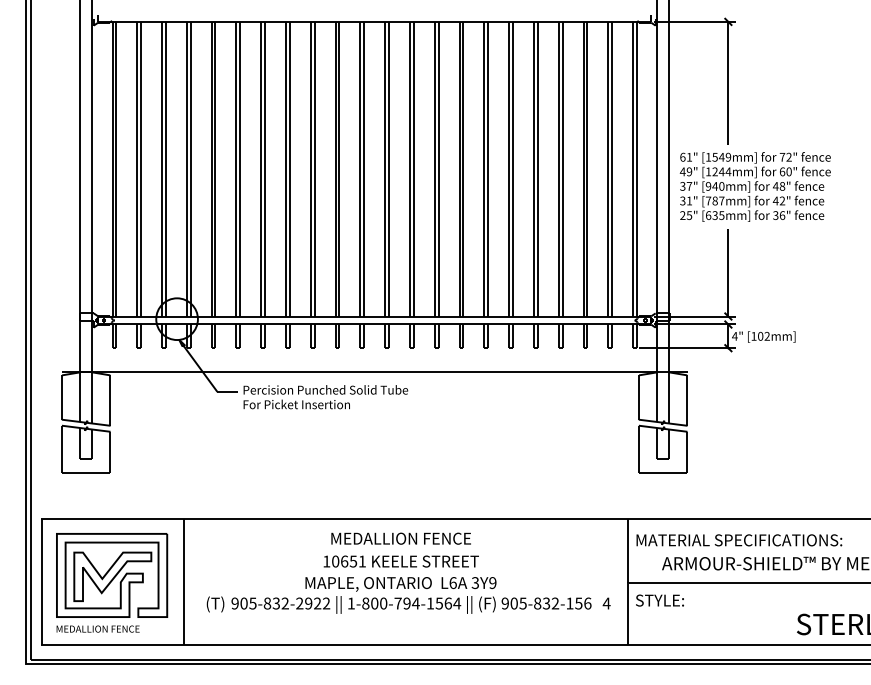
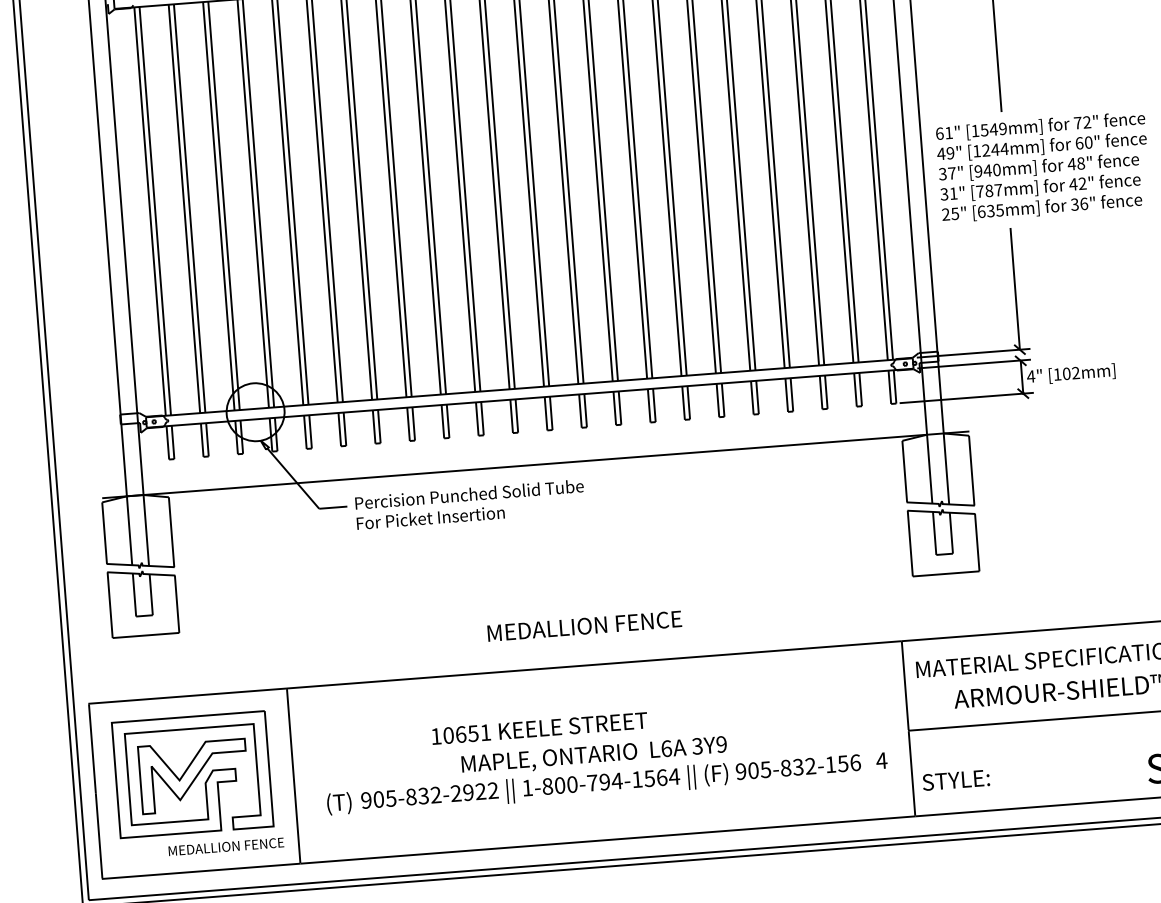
text: (400, 538) -> (583, 626), moved
text: (400, 561) -> (538, 728), moved
text: (659, 600) -> (955, 780), moved
text: (97, 628) -> (225, 846), moved

